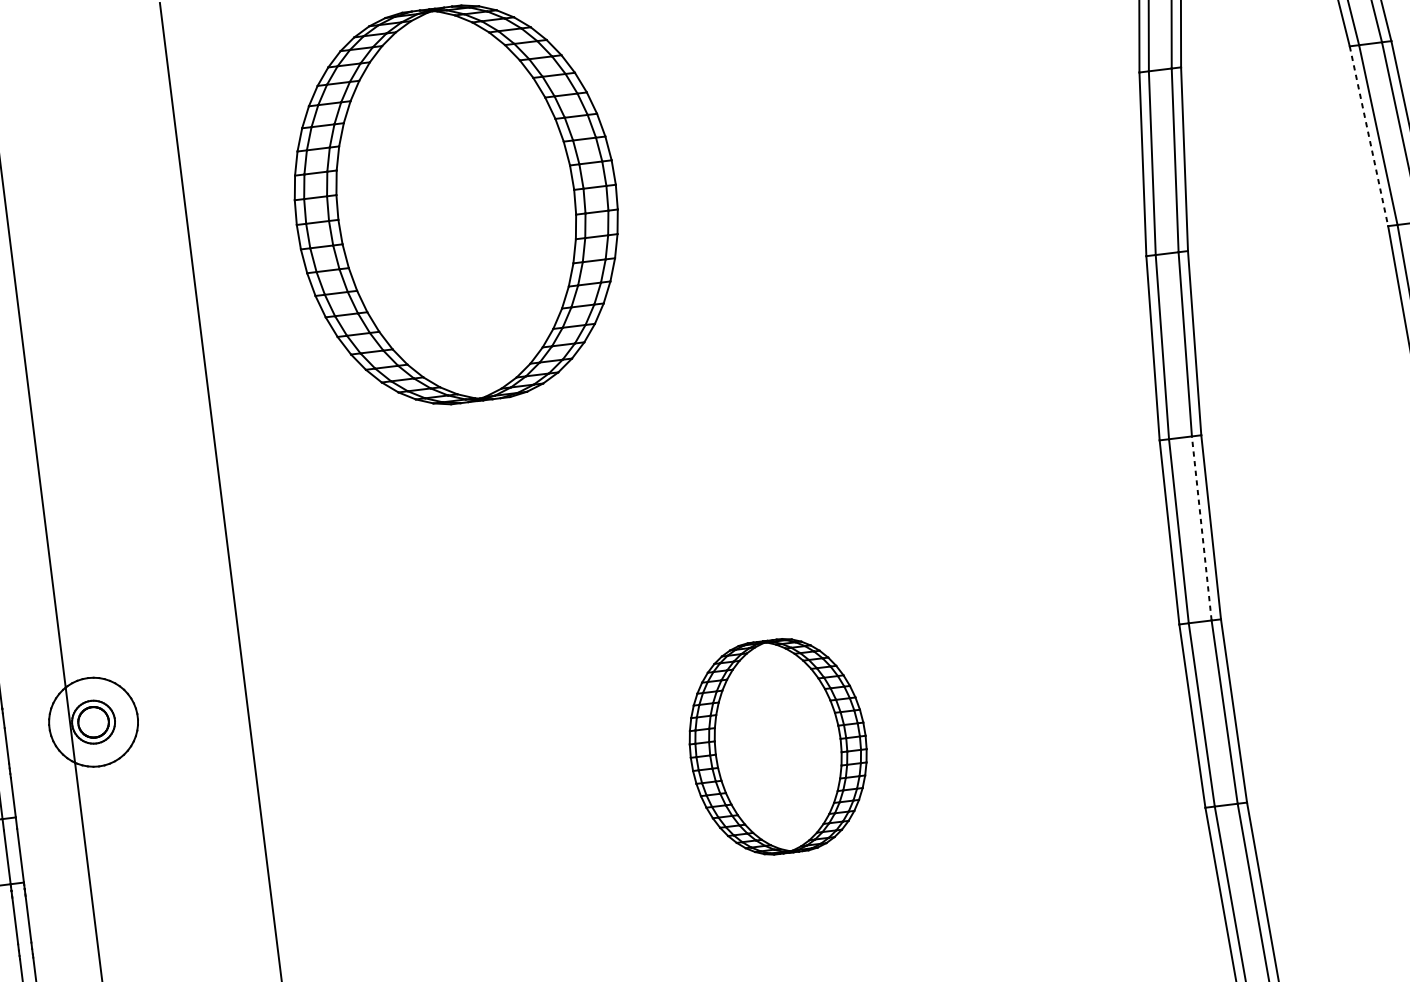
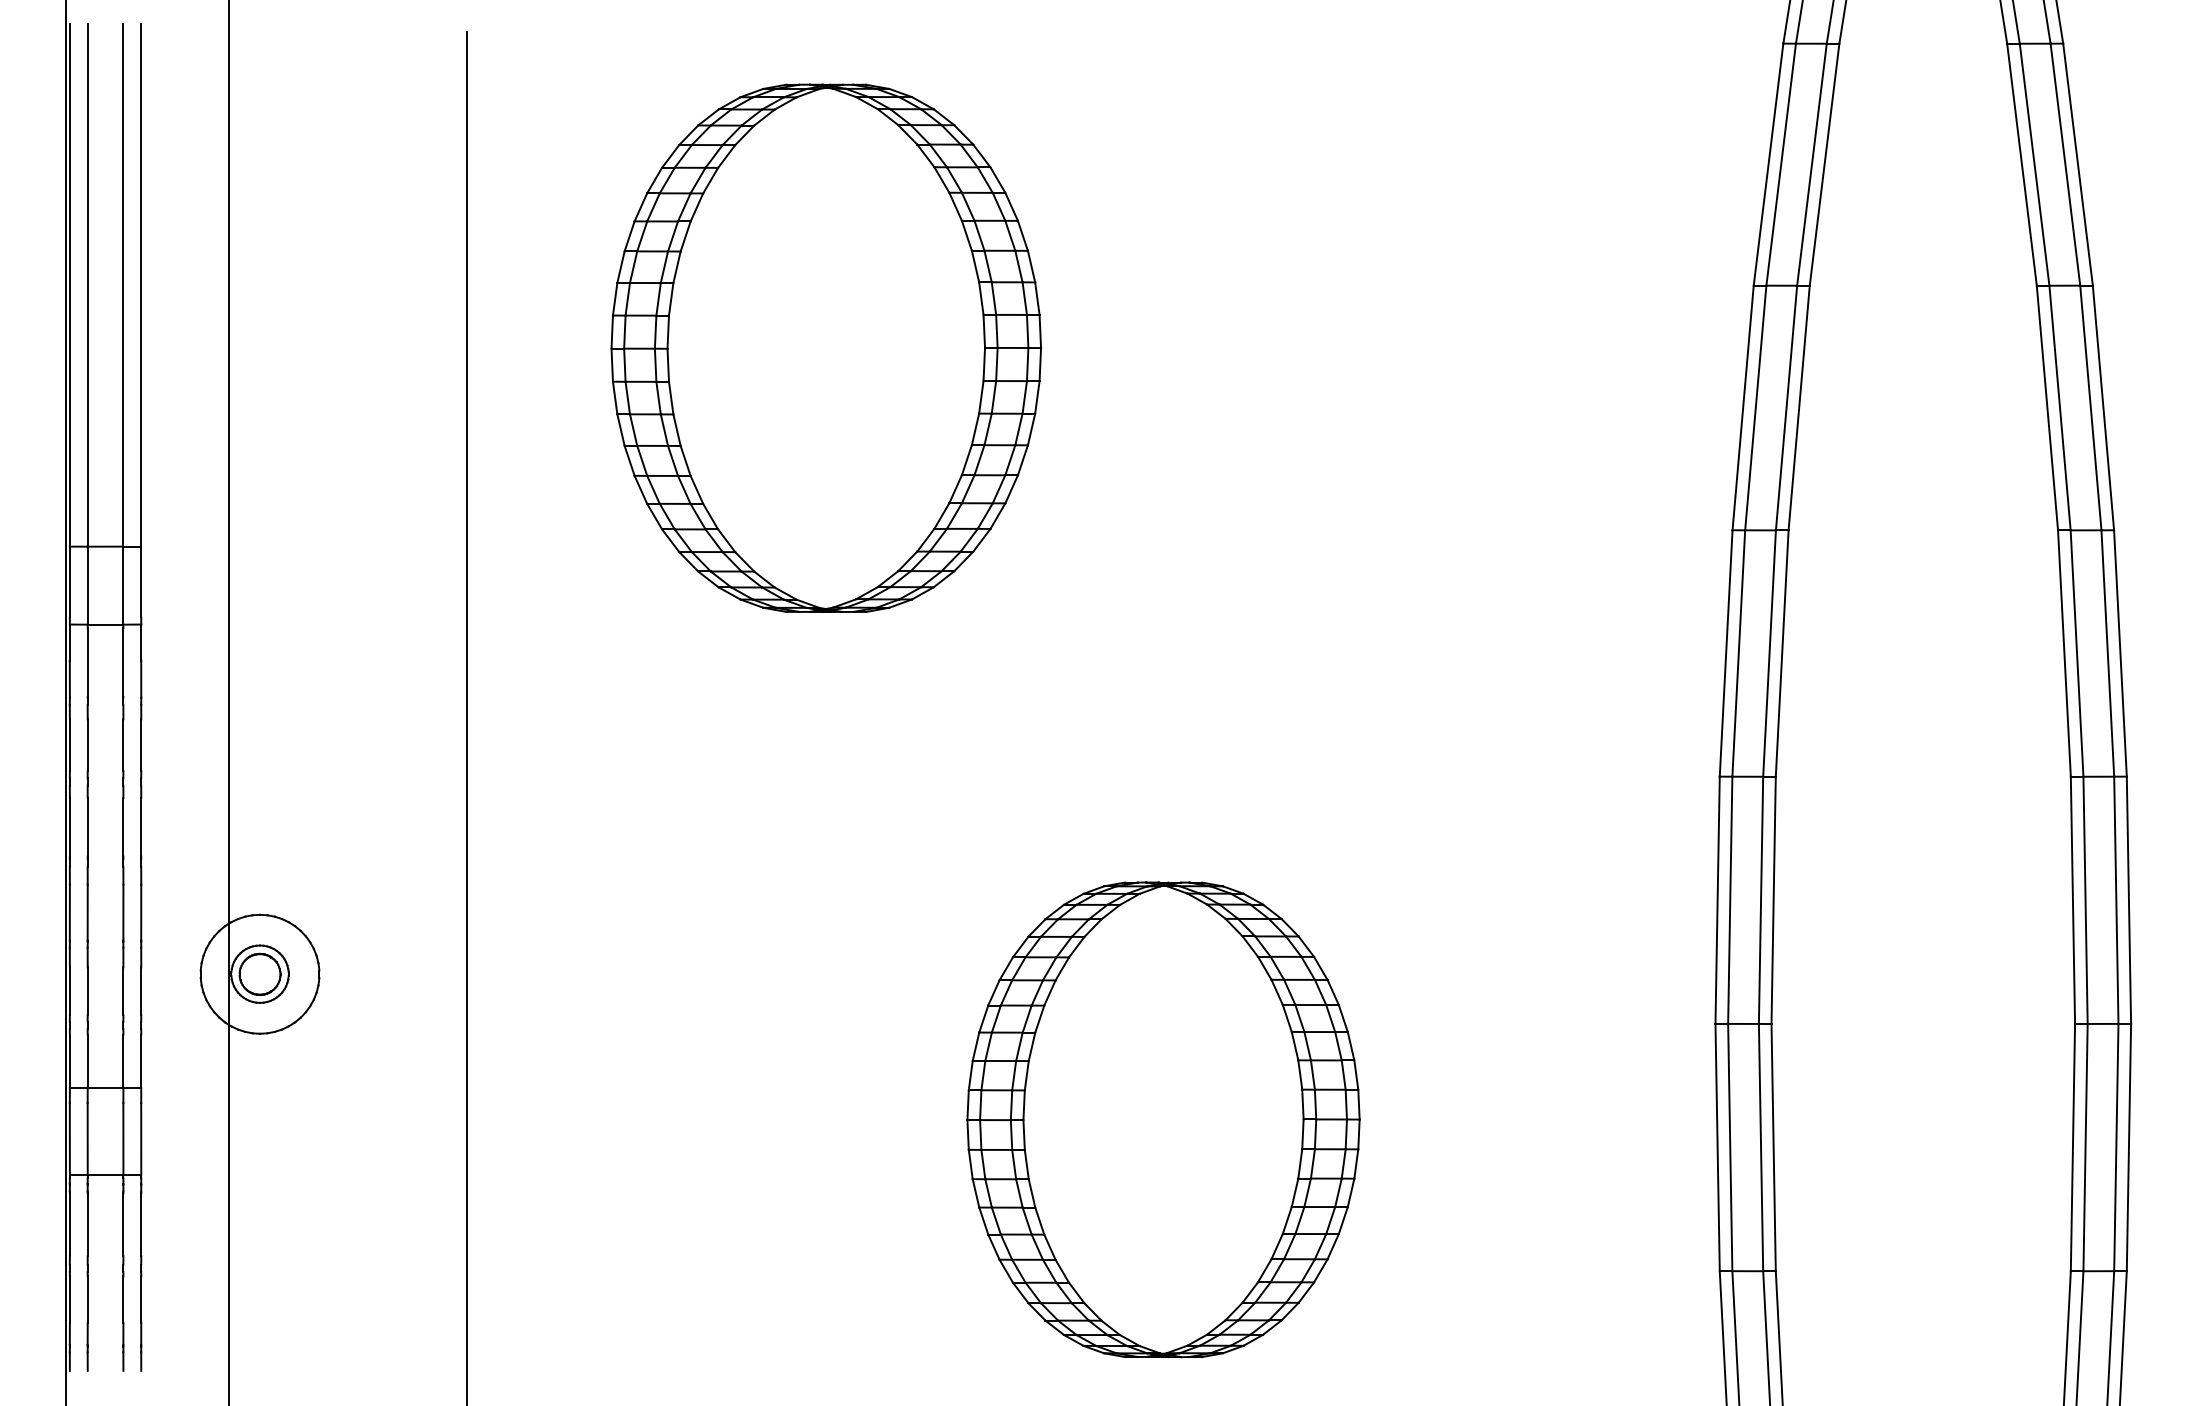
line: (1369, 136) -> (2047, 408), dashed -> solid
line: (1202, 528) -> (1761, 900), dashed -> solid
part: (778, 746) -> (1163, 1119), size x1.67

